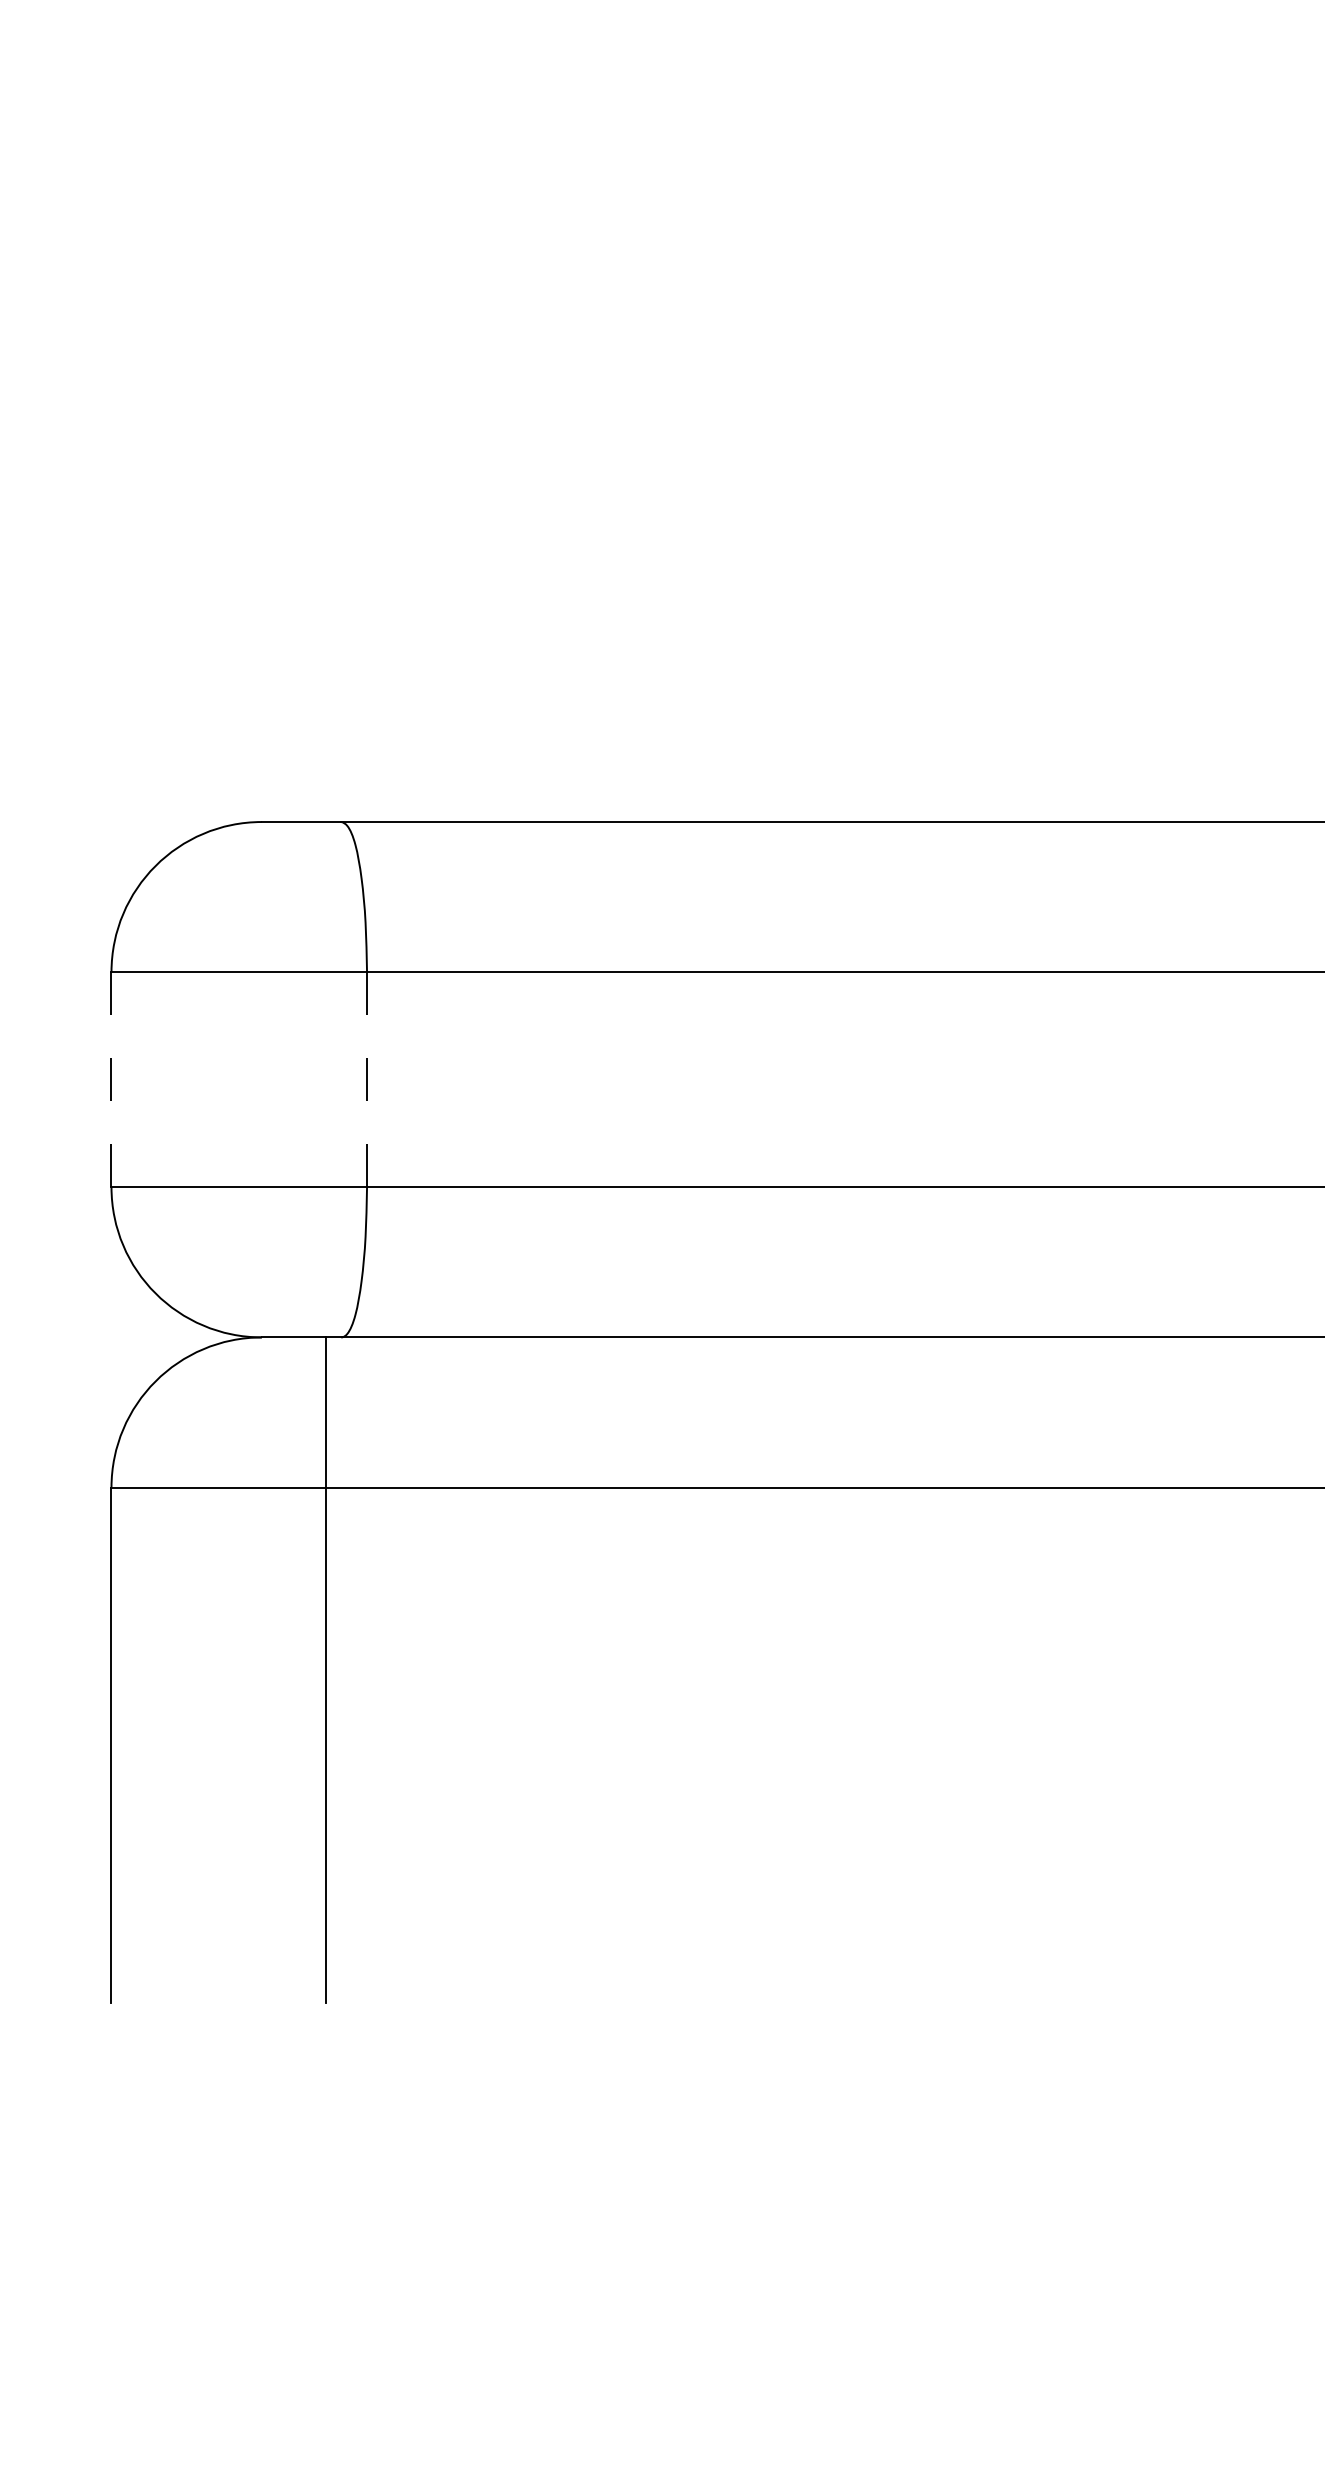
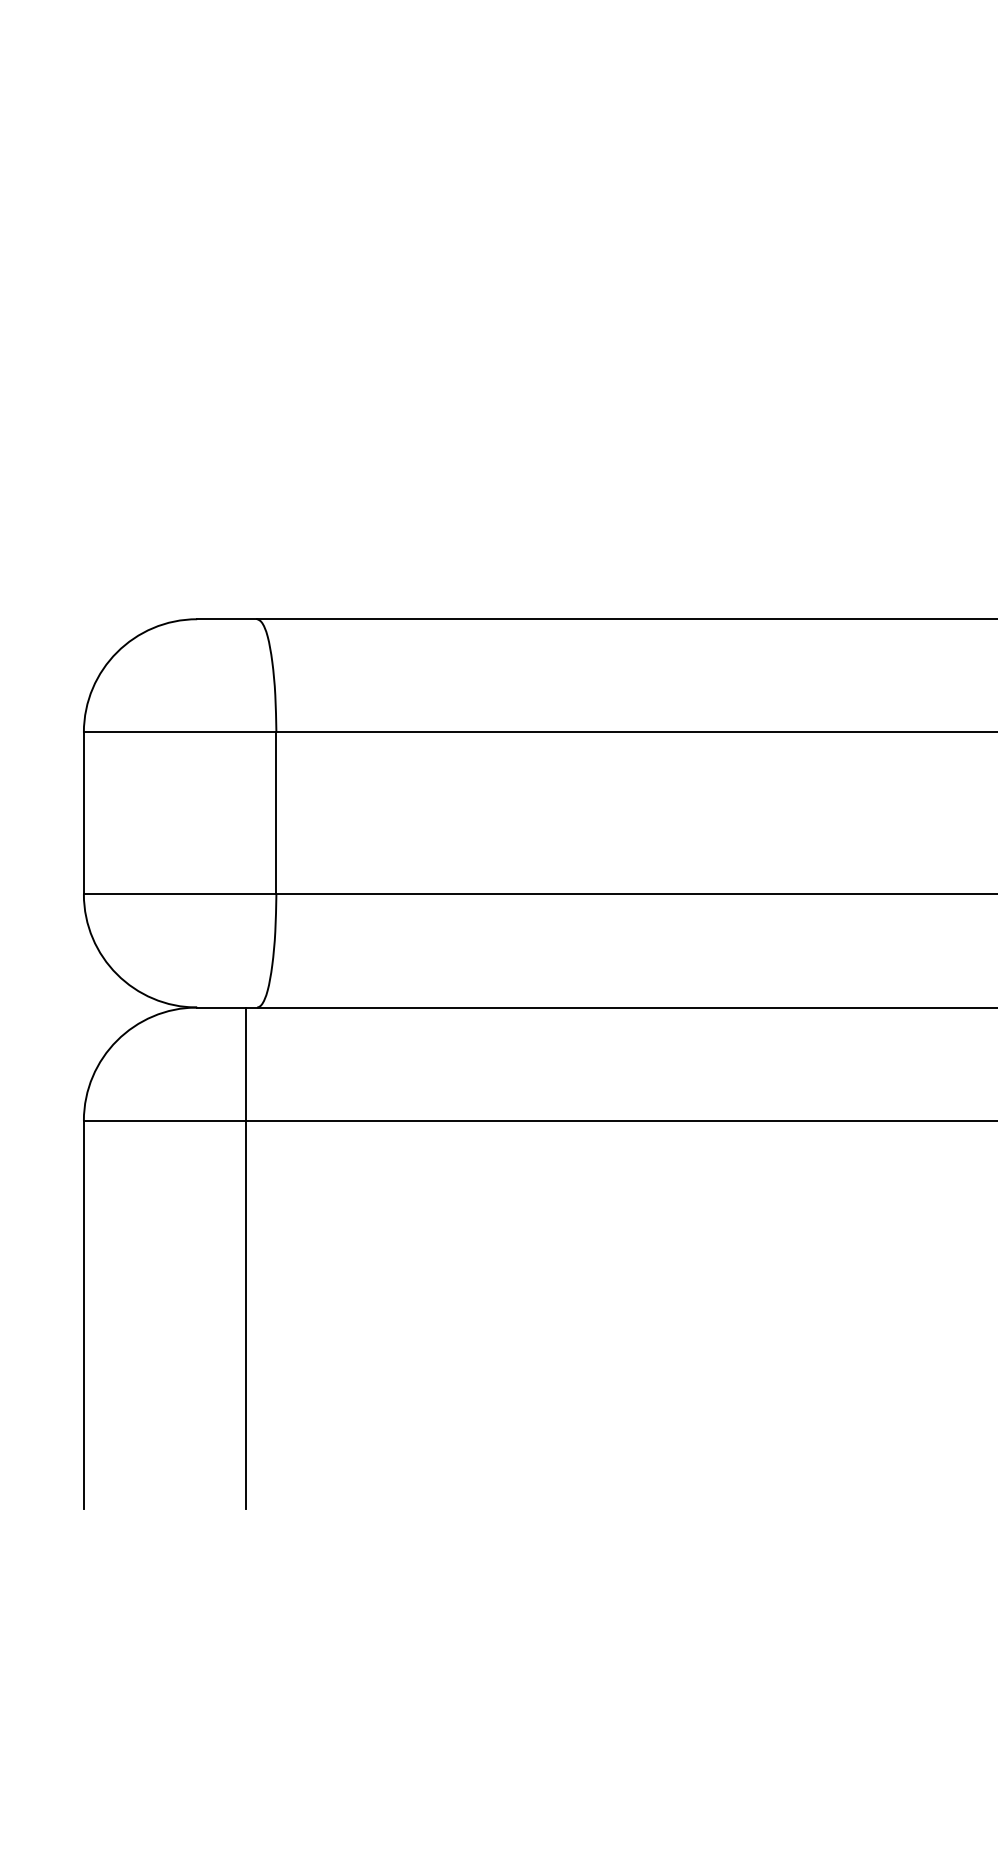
line: (110, 1079) -> (83, 813), dashed -> solid
line: (367, 1079) -> (276, 813), dashed -> solid

